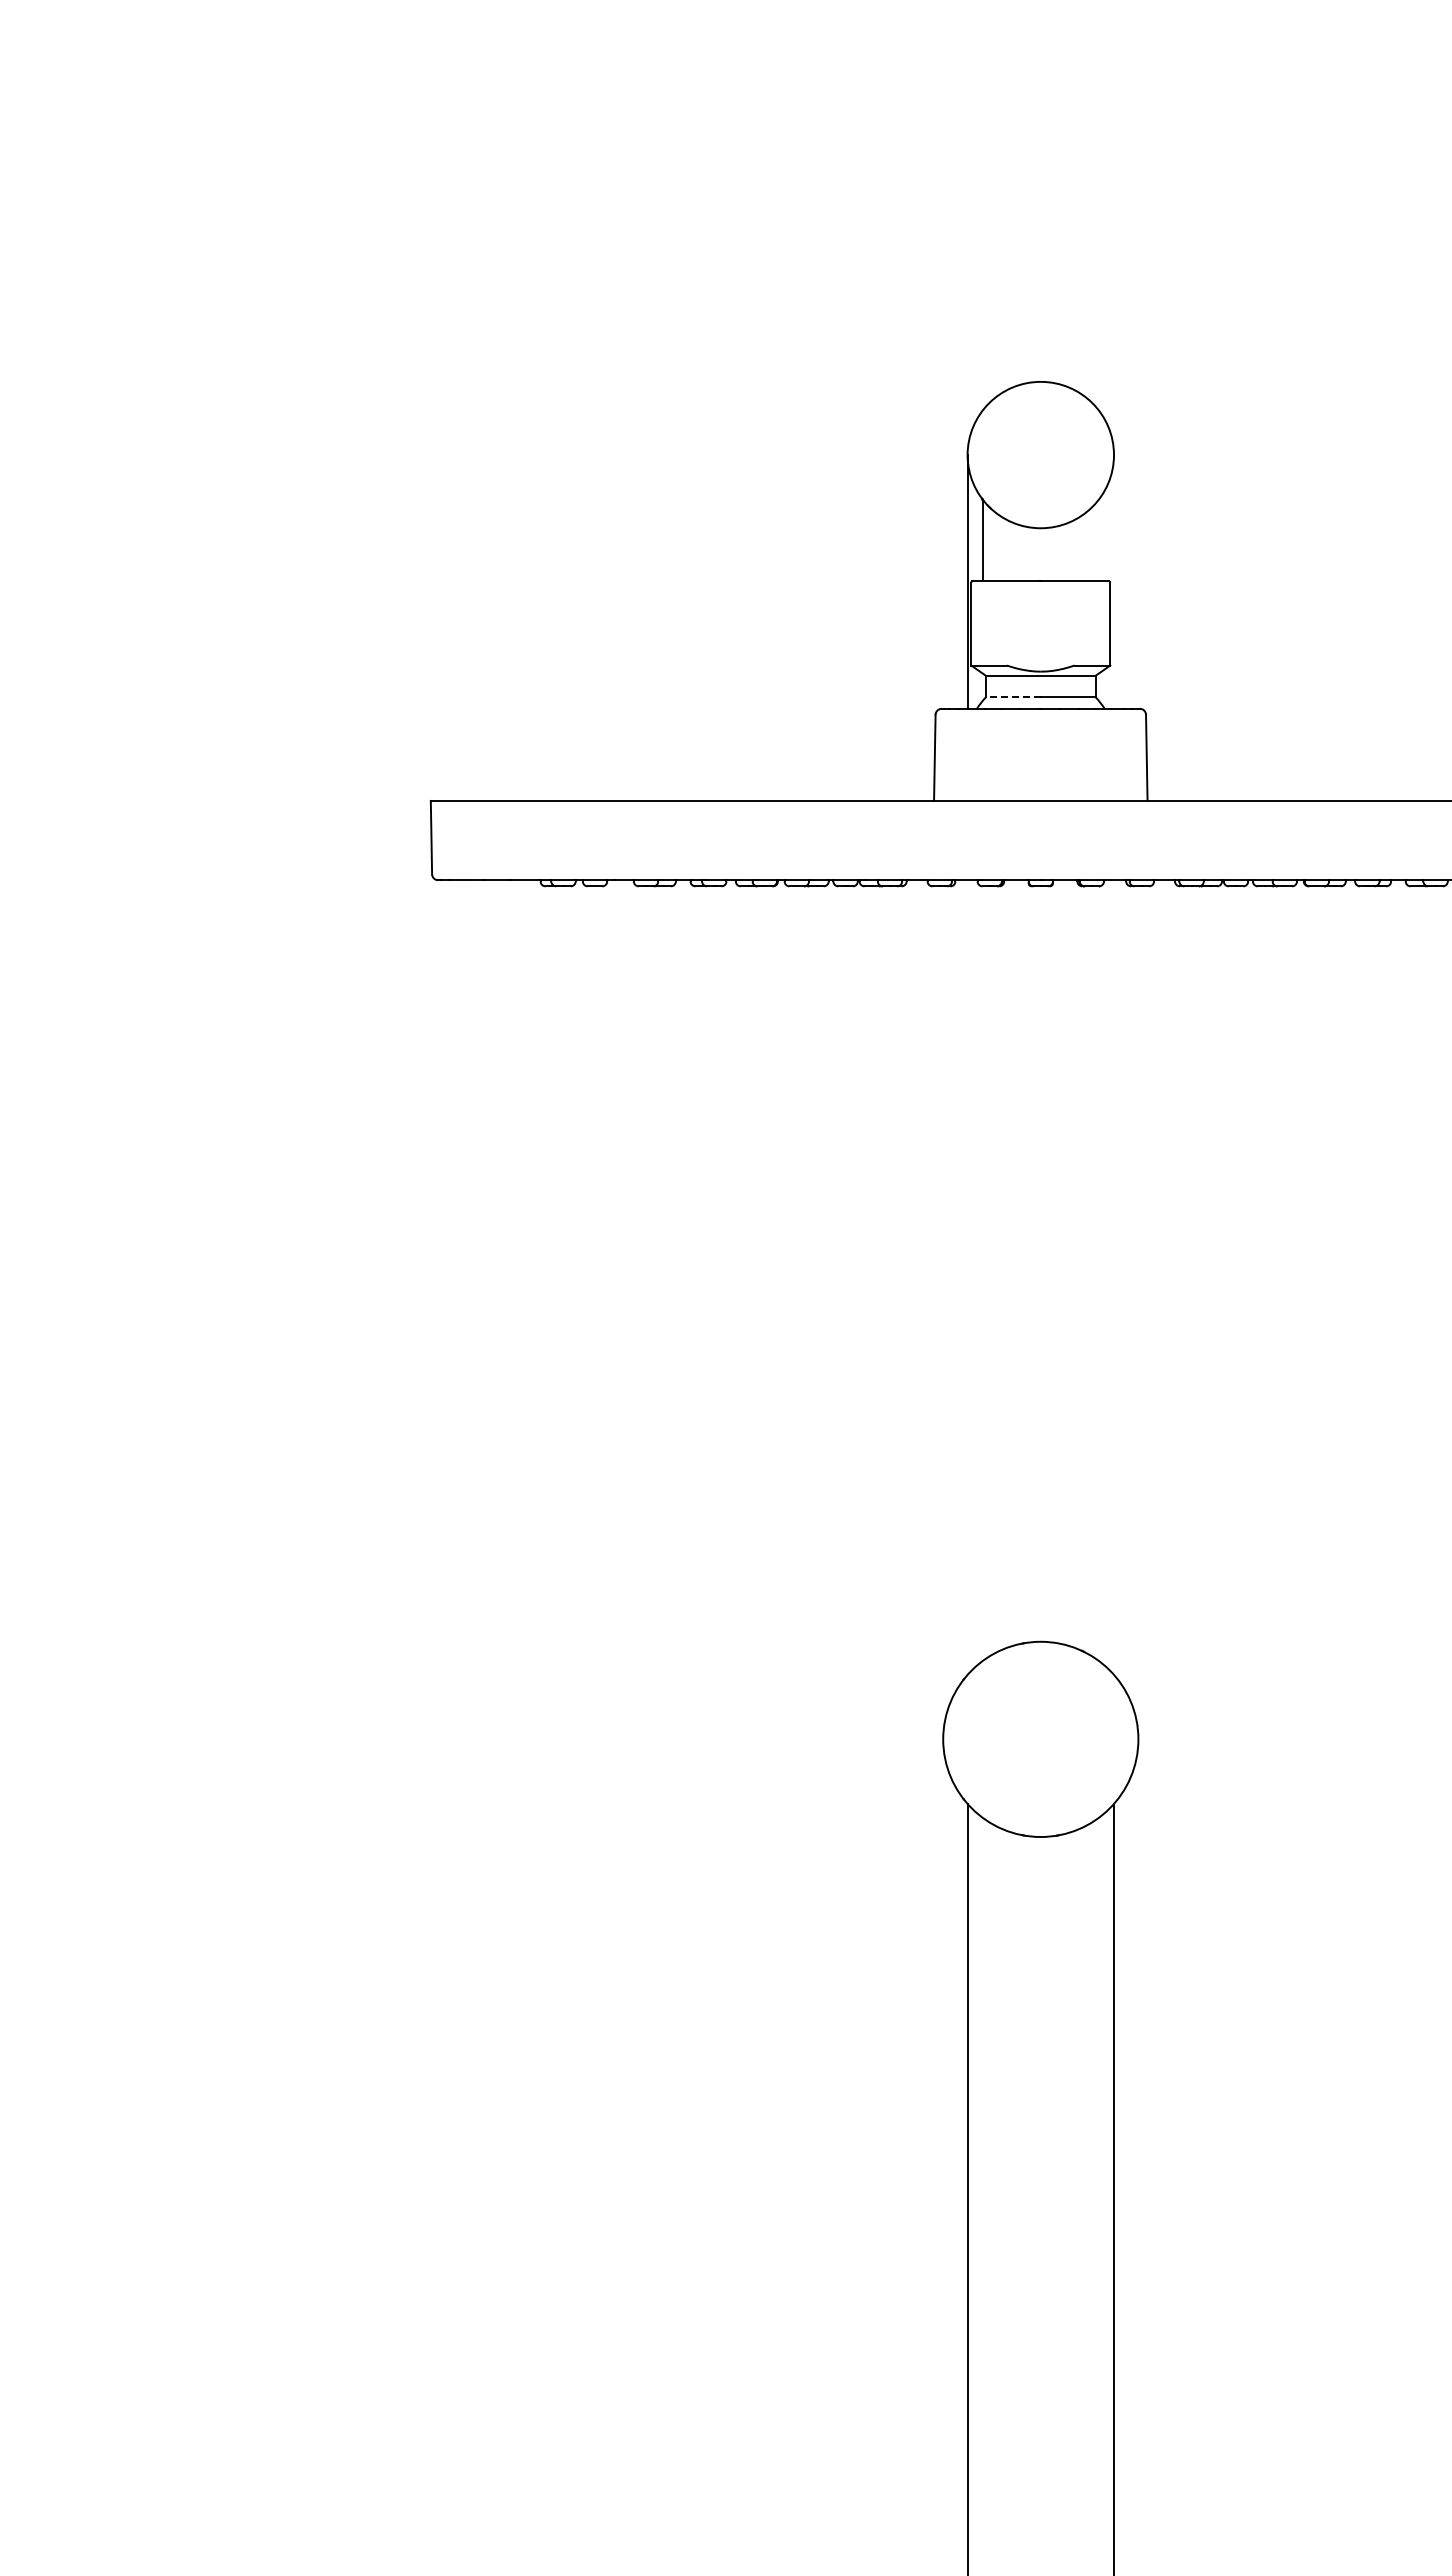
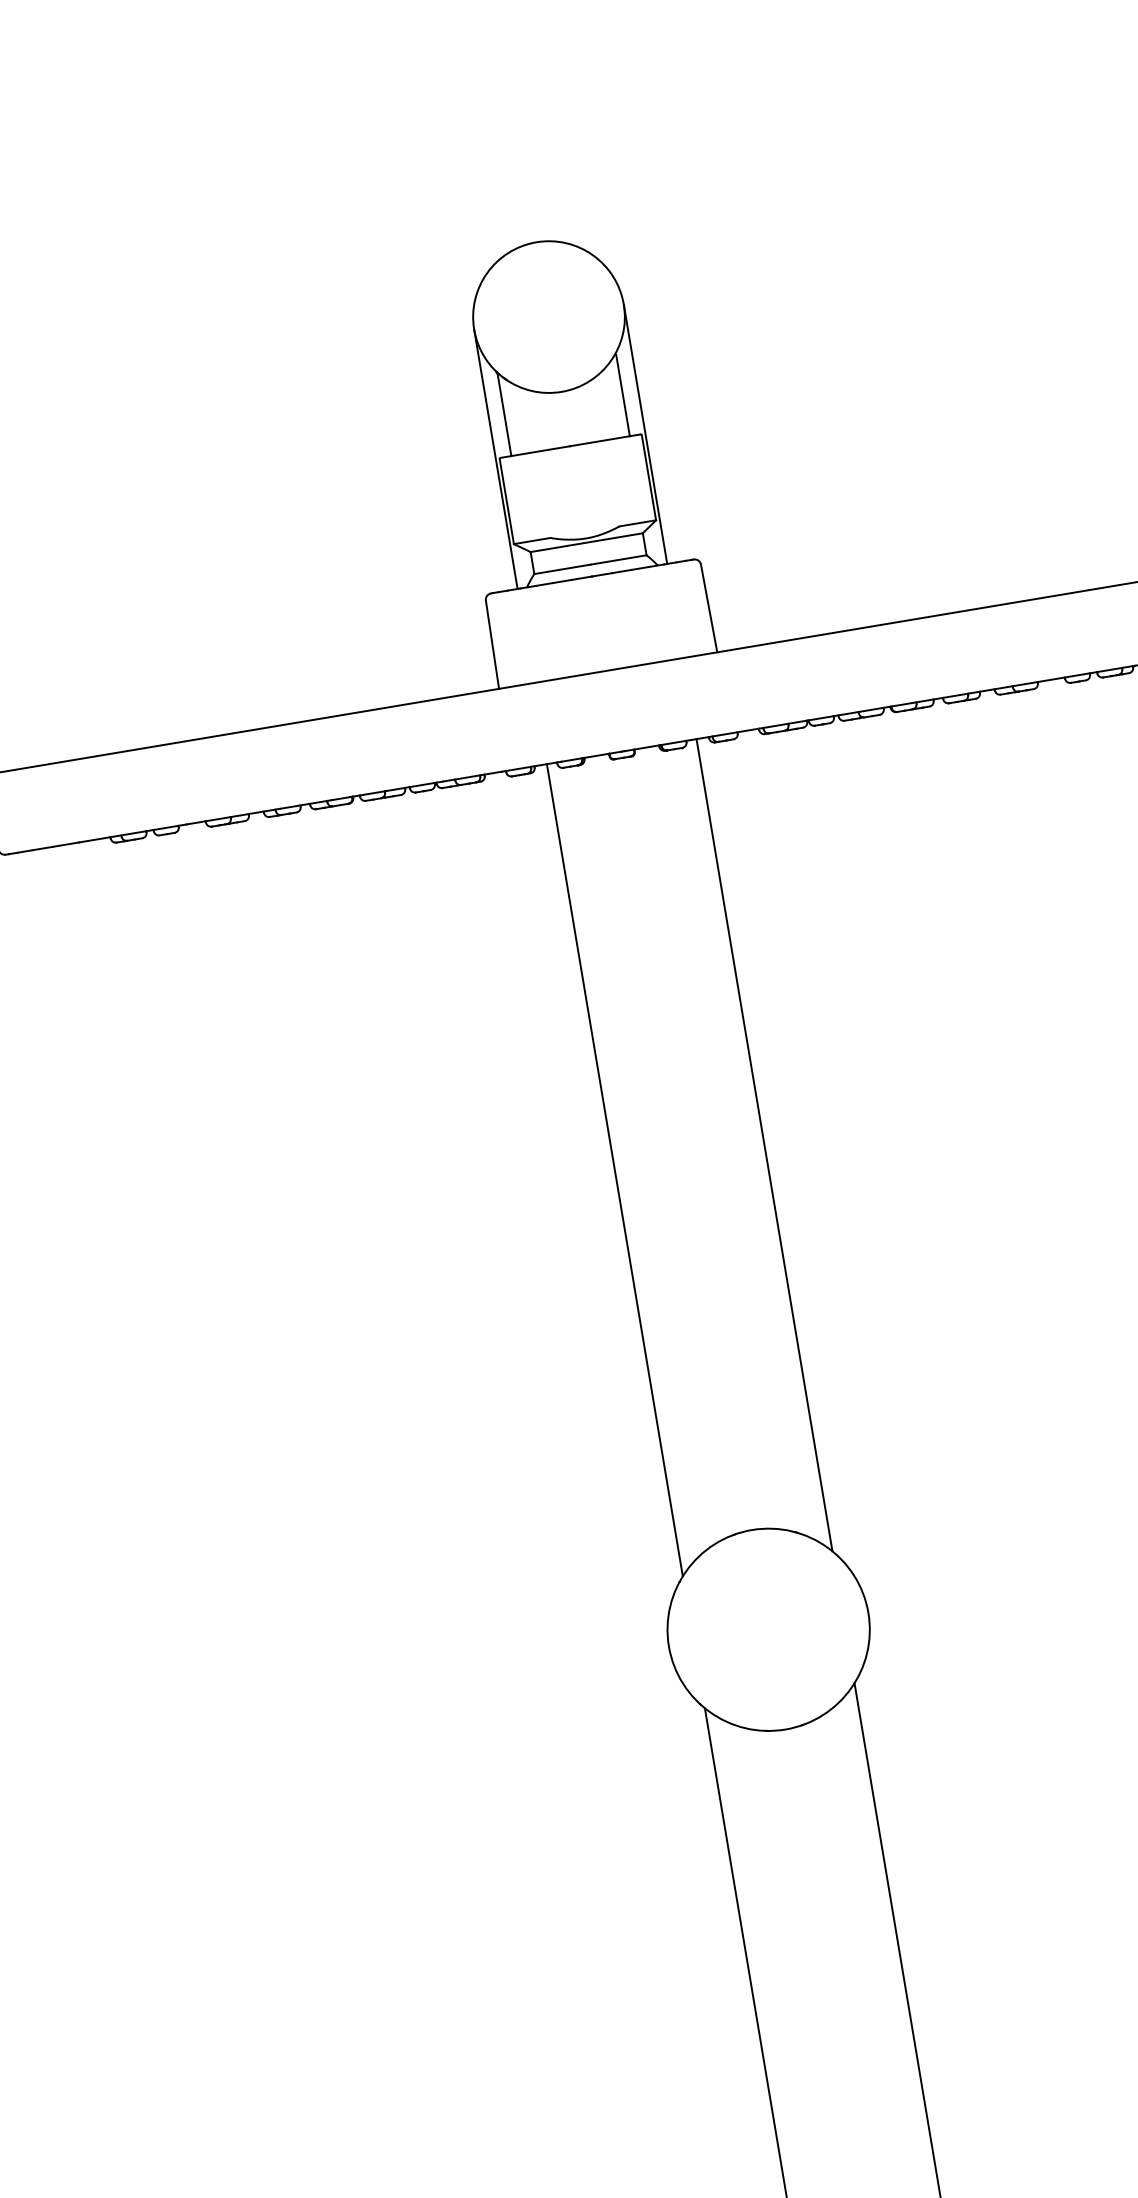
line: (1098, 541) -> (622, 395), added
line: (1114, 581) -> (645, 433), added
line: (1012, 697) -> (561, 569), dashed -> solid
line: (967, 1277) -> (614, 1170), added
line: (1114, 1277) -> (765, 1145), added

